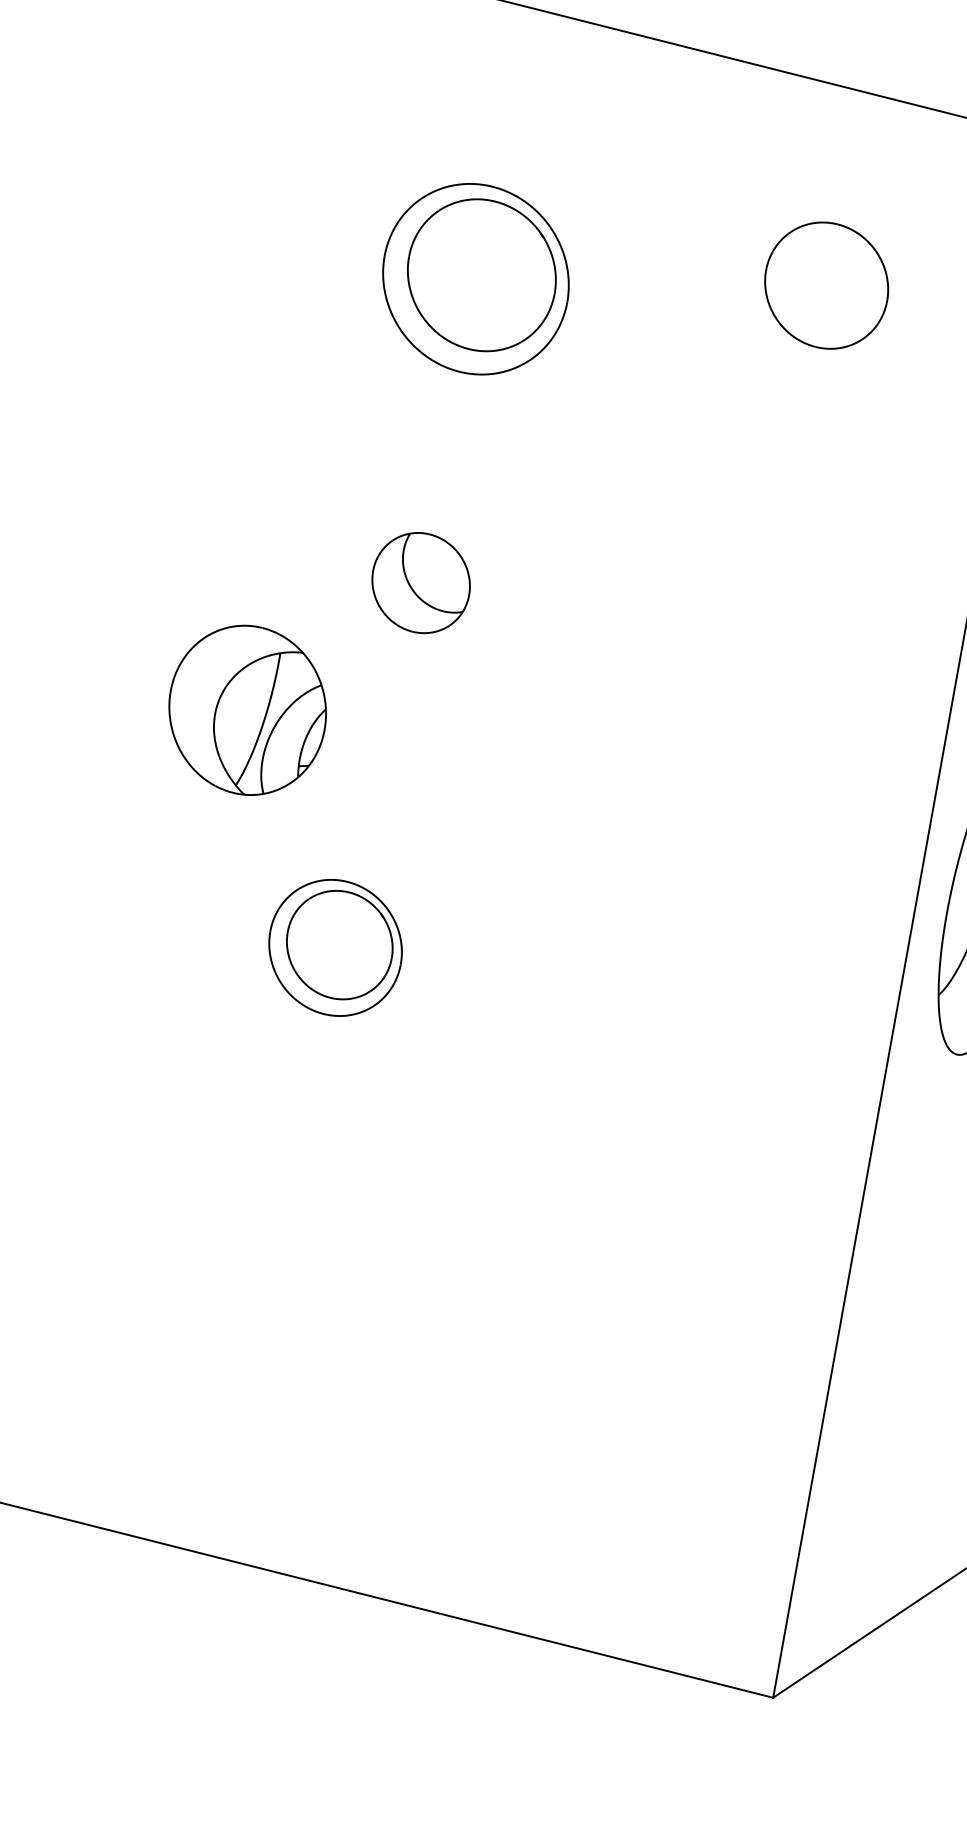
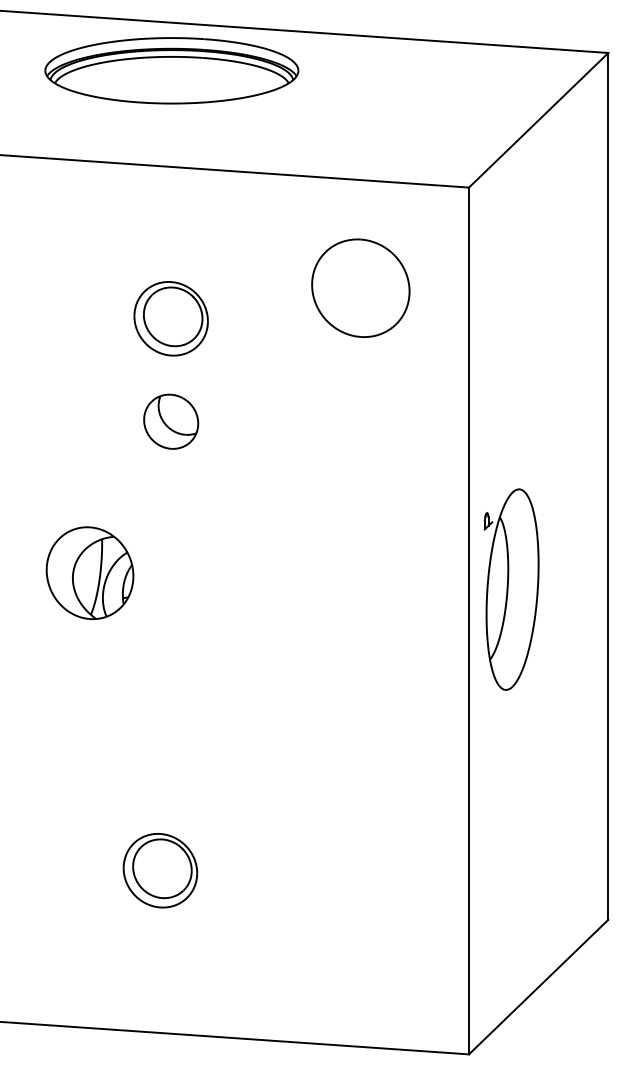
part: (474, 278) -> (170, 318), size x0.71
part: (826, 284) -> (360, 287), size x1.43
part: (421, 582) -> (171, 421), moved
part: (335, 947) -> (160, 870), moved

